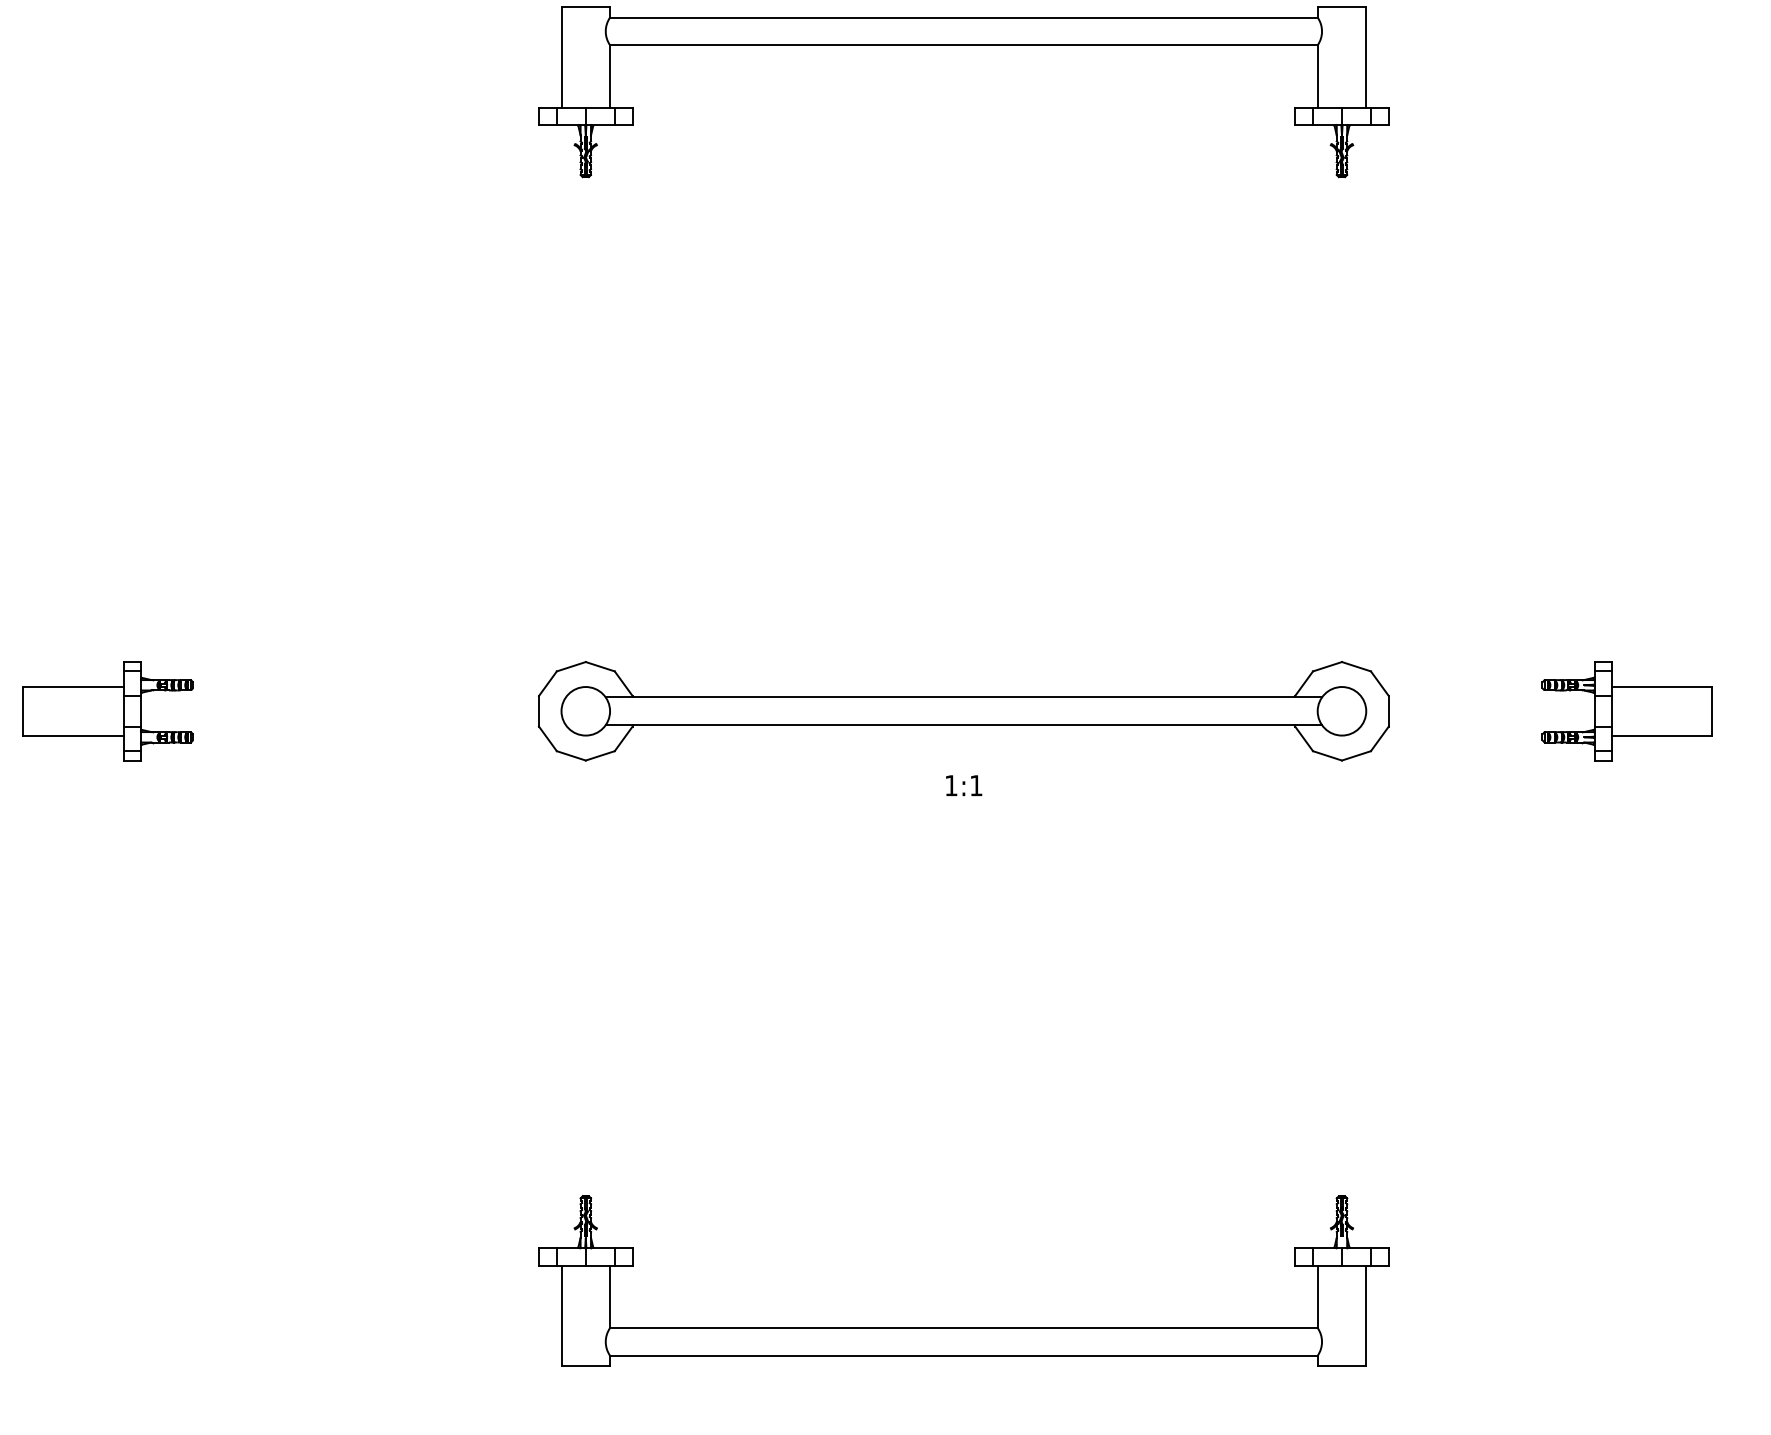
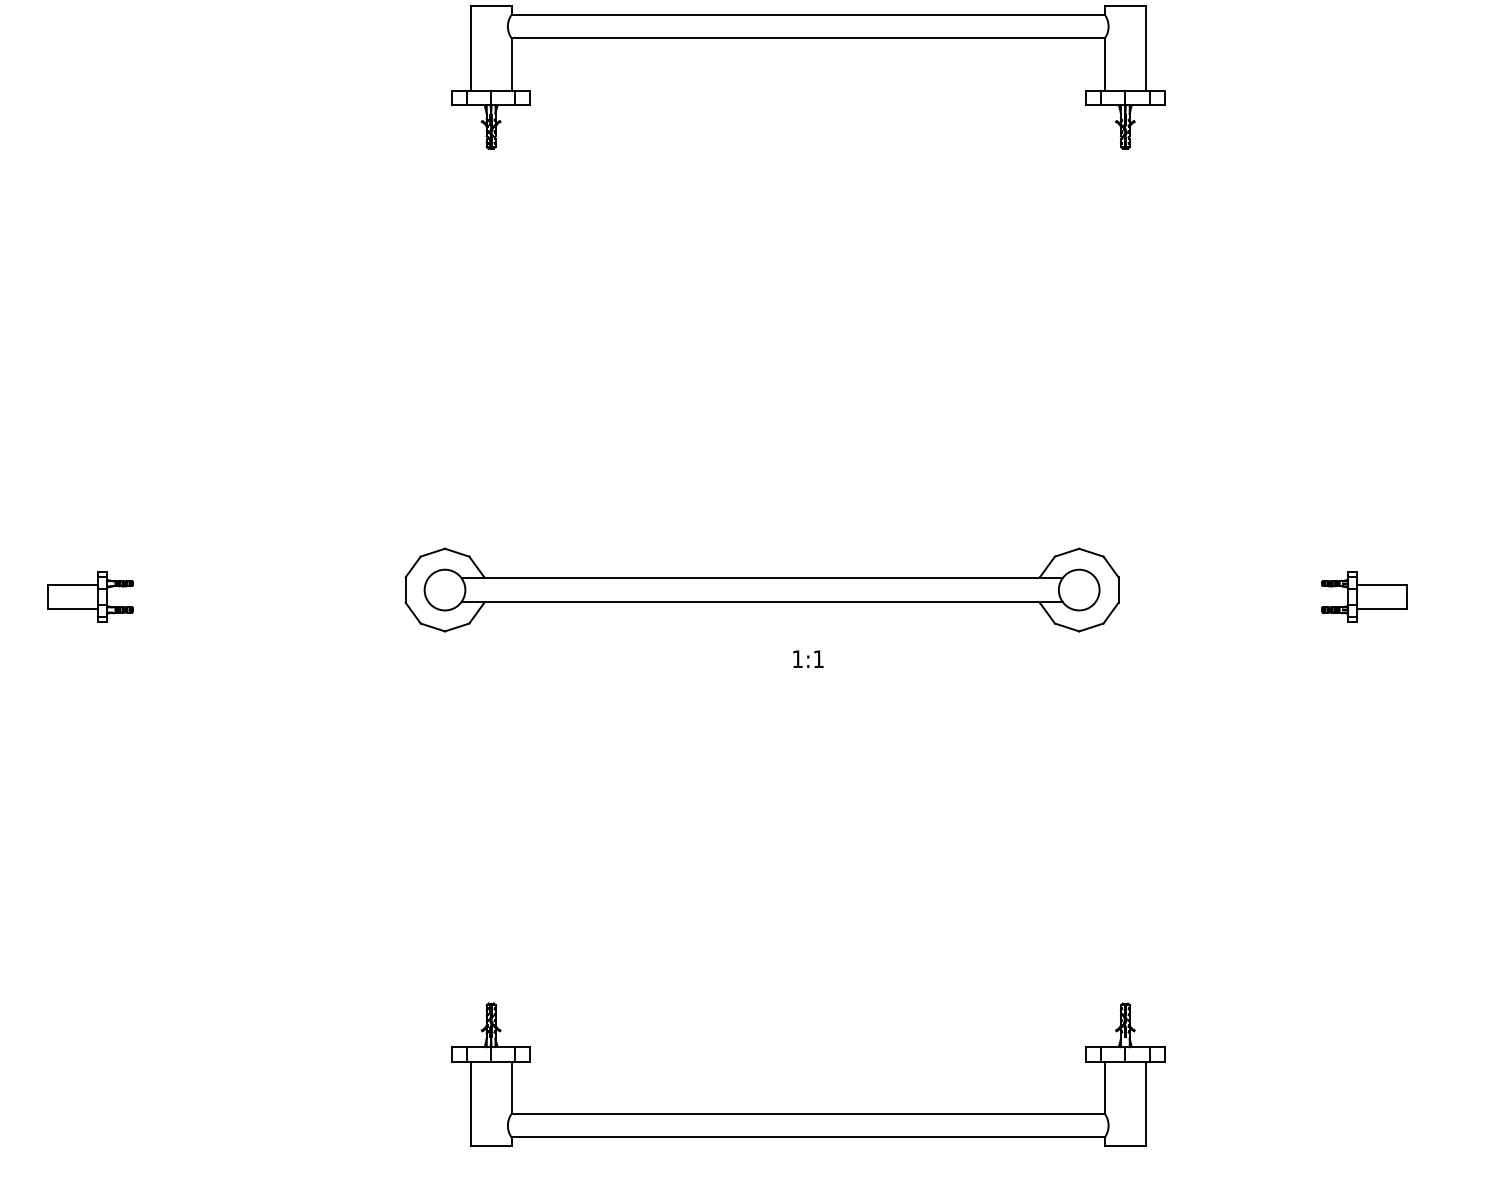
part: (107, 711) -> (89, 596), size x0.6
part: (963, 711) -> (761, 590), moved
part: (1626, 711) -> (1363, 596), size x0.6

